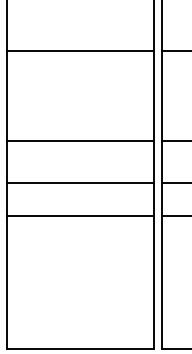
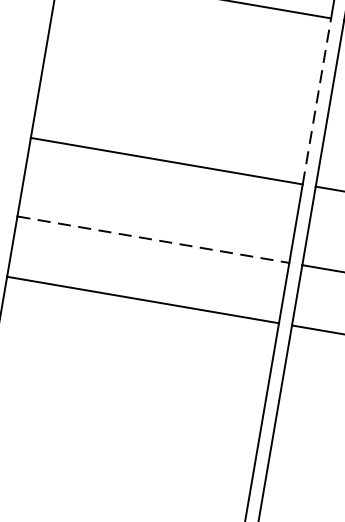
line: (154, 95) -> (317, 101), solid -> dashed
line: (80, 183) -> (153, 239), solid -> dashed

